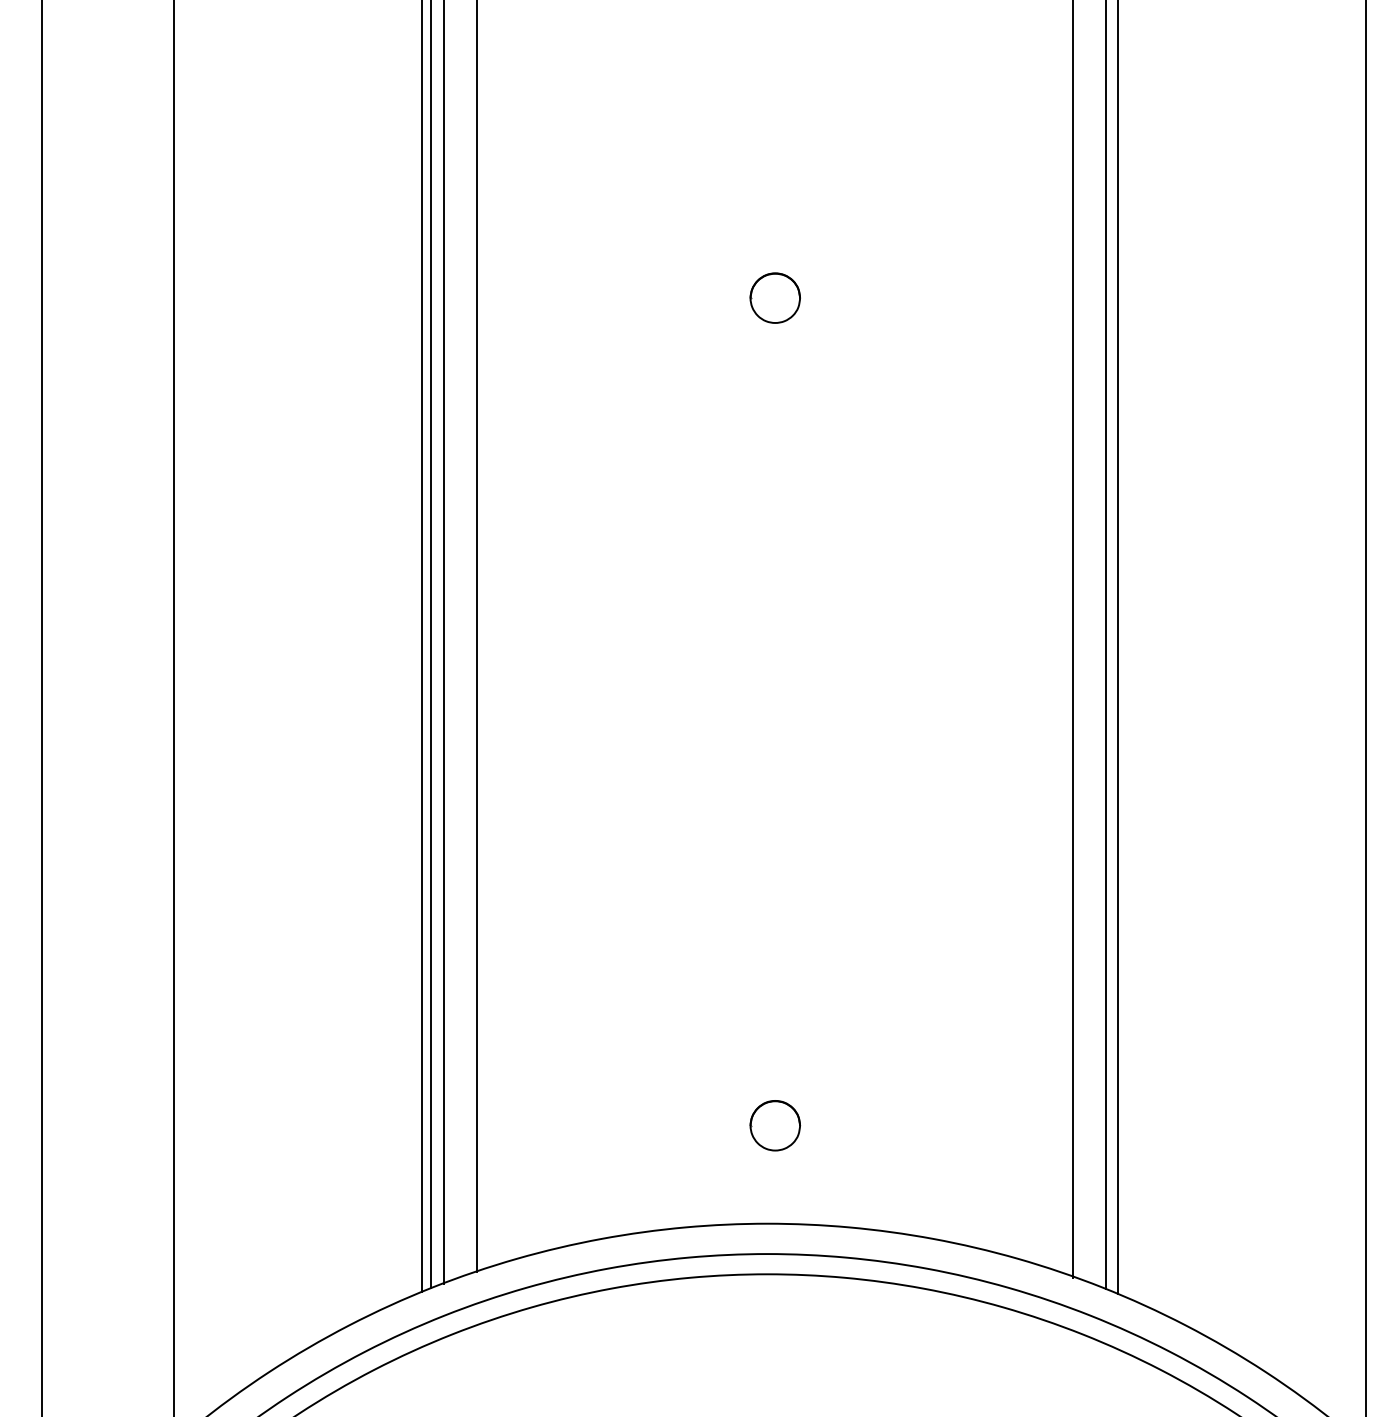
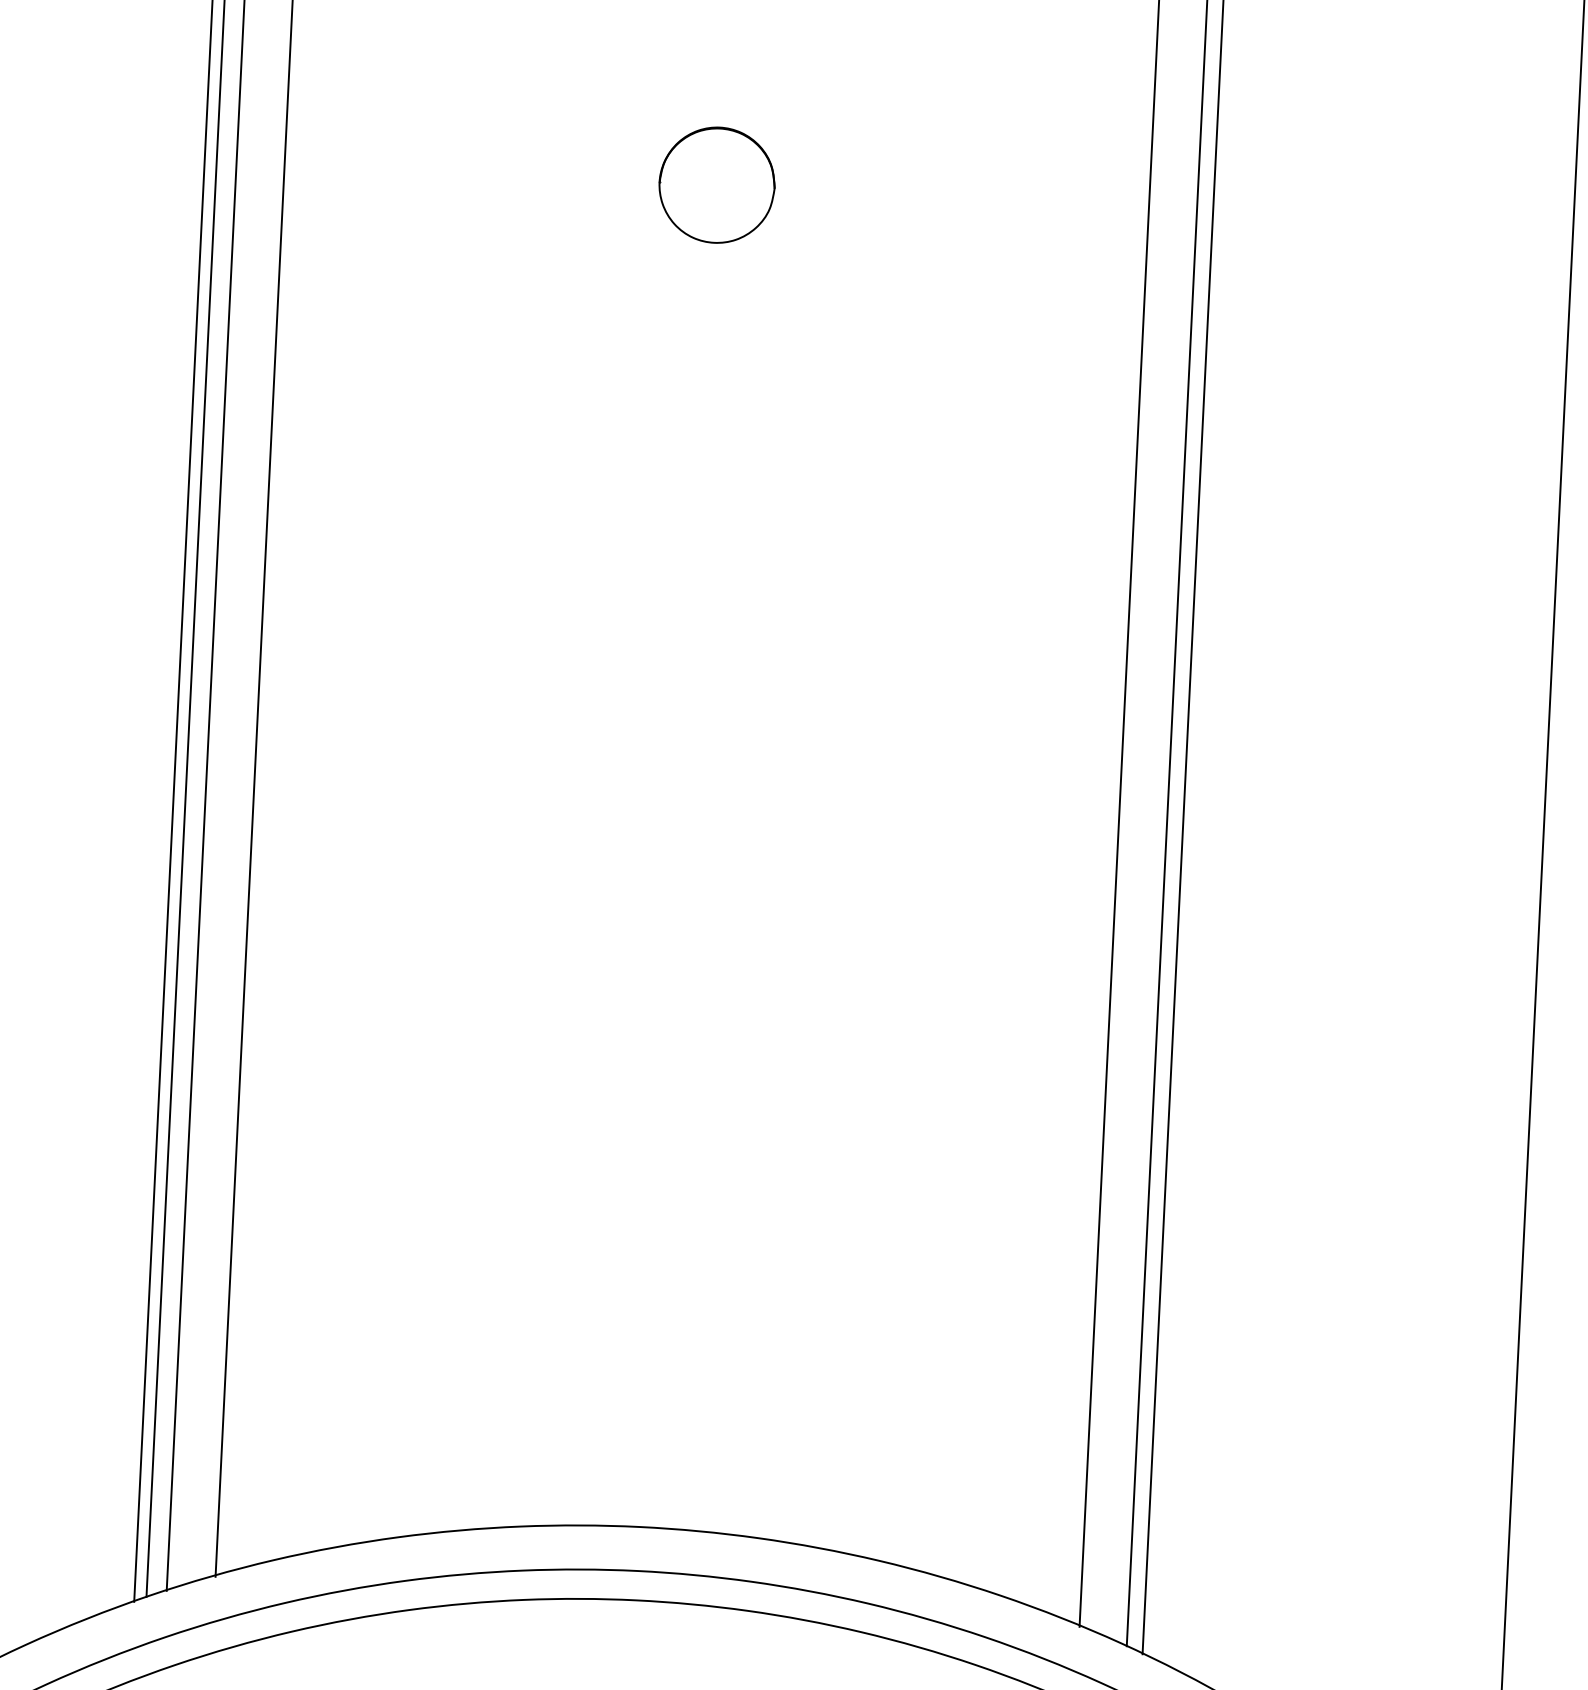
part: (774, 297) -> (715, 184), size x1.6
part: (775, 1125) -> (658, 1385), removed

